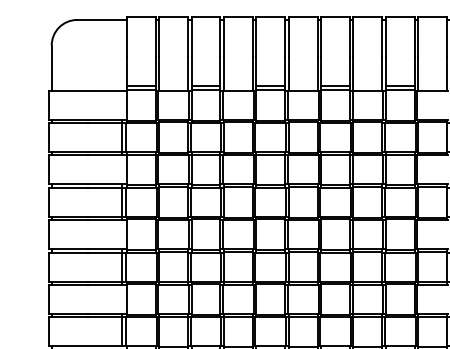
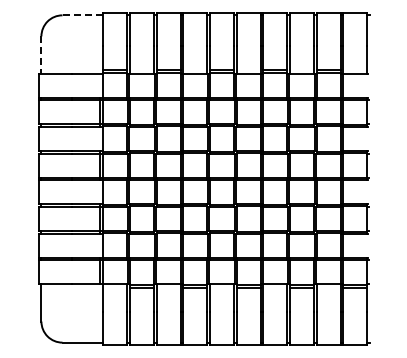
line: (101, 20) -> (82, 15), solid -> dashed
line: (51, 68) -> (41, 55), solid -> dashed

